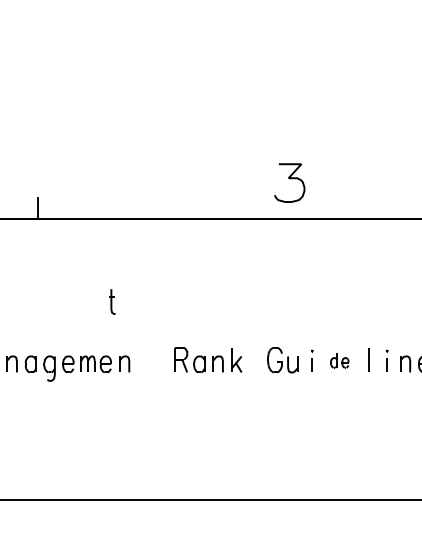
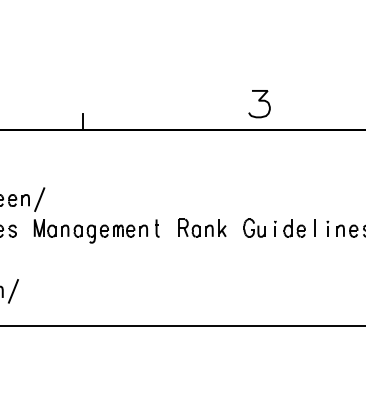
part: (112, 302) -> (157, 228), moved
part: (339, 360) -> (294, 228), size x1.67

